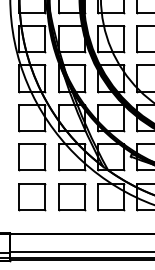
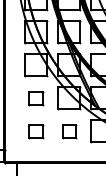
part: (32, 157) -> (35, 98), size x0.6
part: (32, 197) -> (35, 131), size x0.6
part: (72, 197) -> (69, 131), size x0.6

